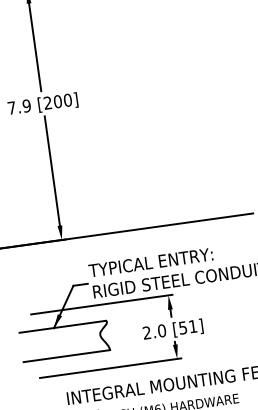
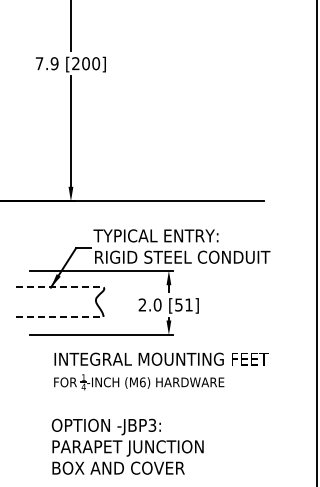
line: (62, 327) -> (59, 287), solid -> dashed
line: (66, 355) -> (59, 316), solid -> dashed

